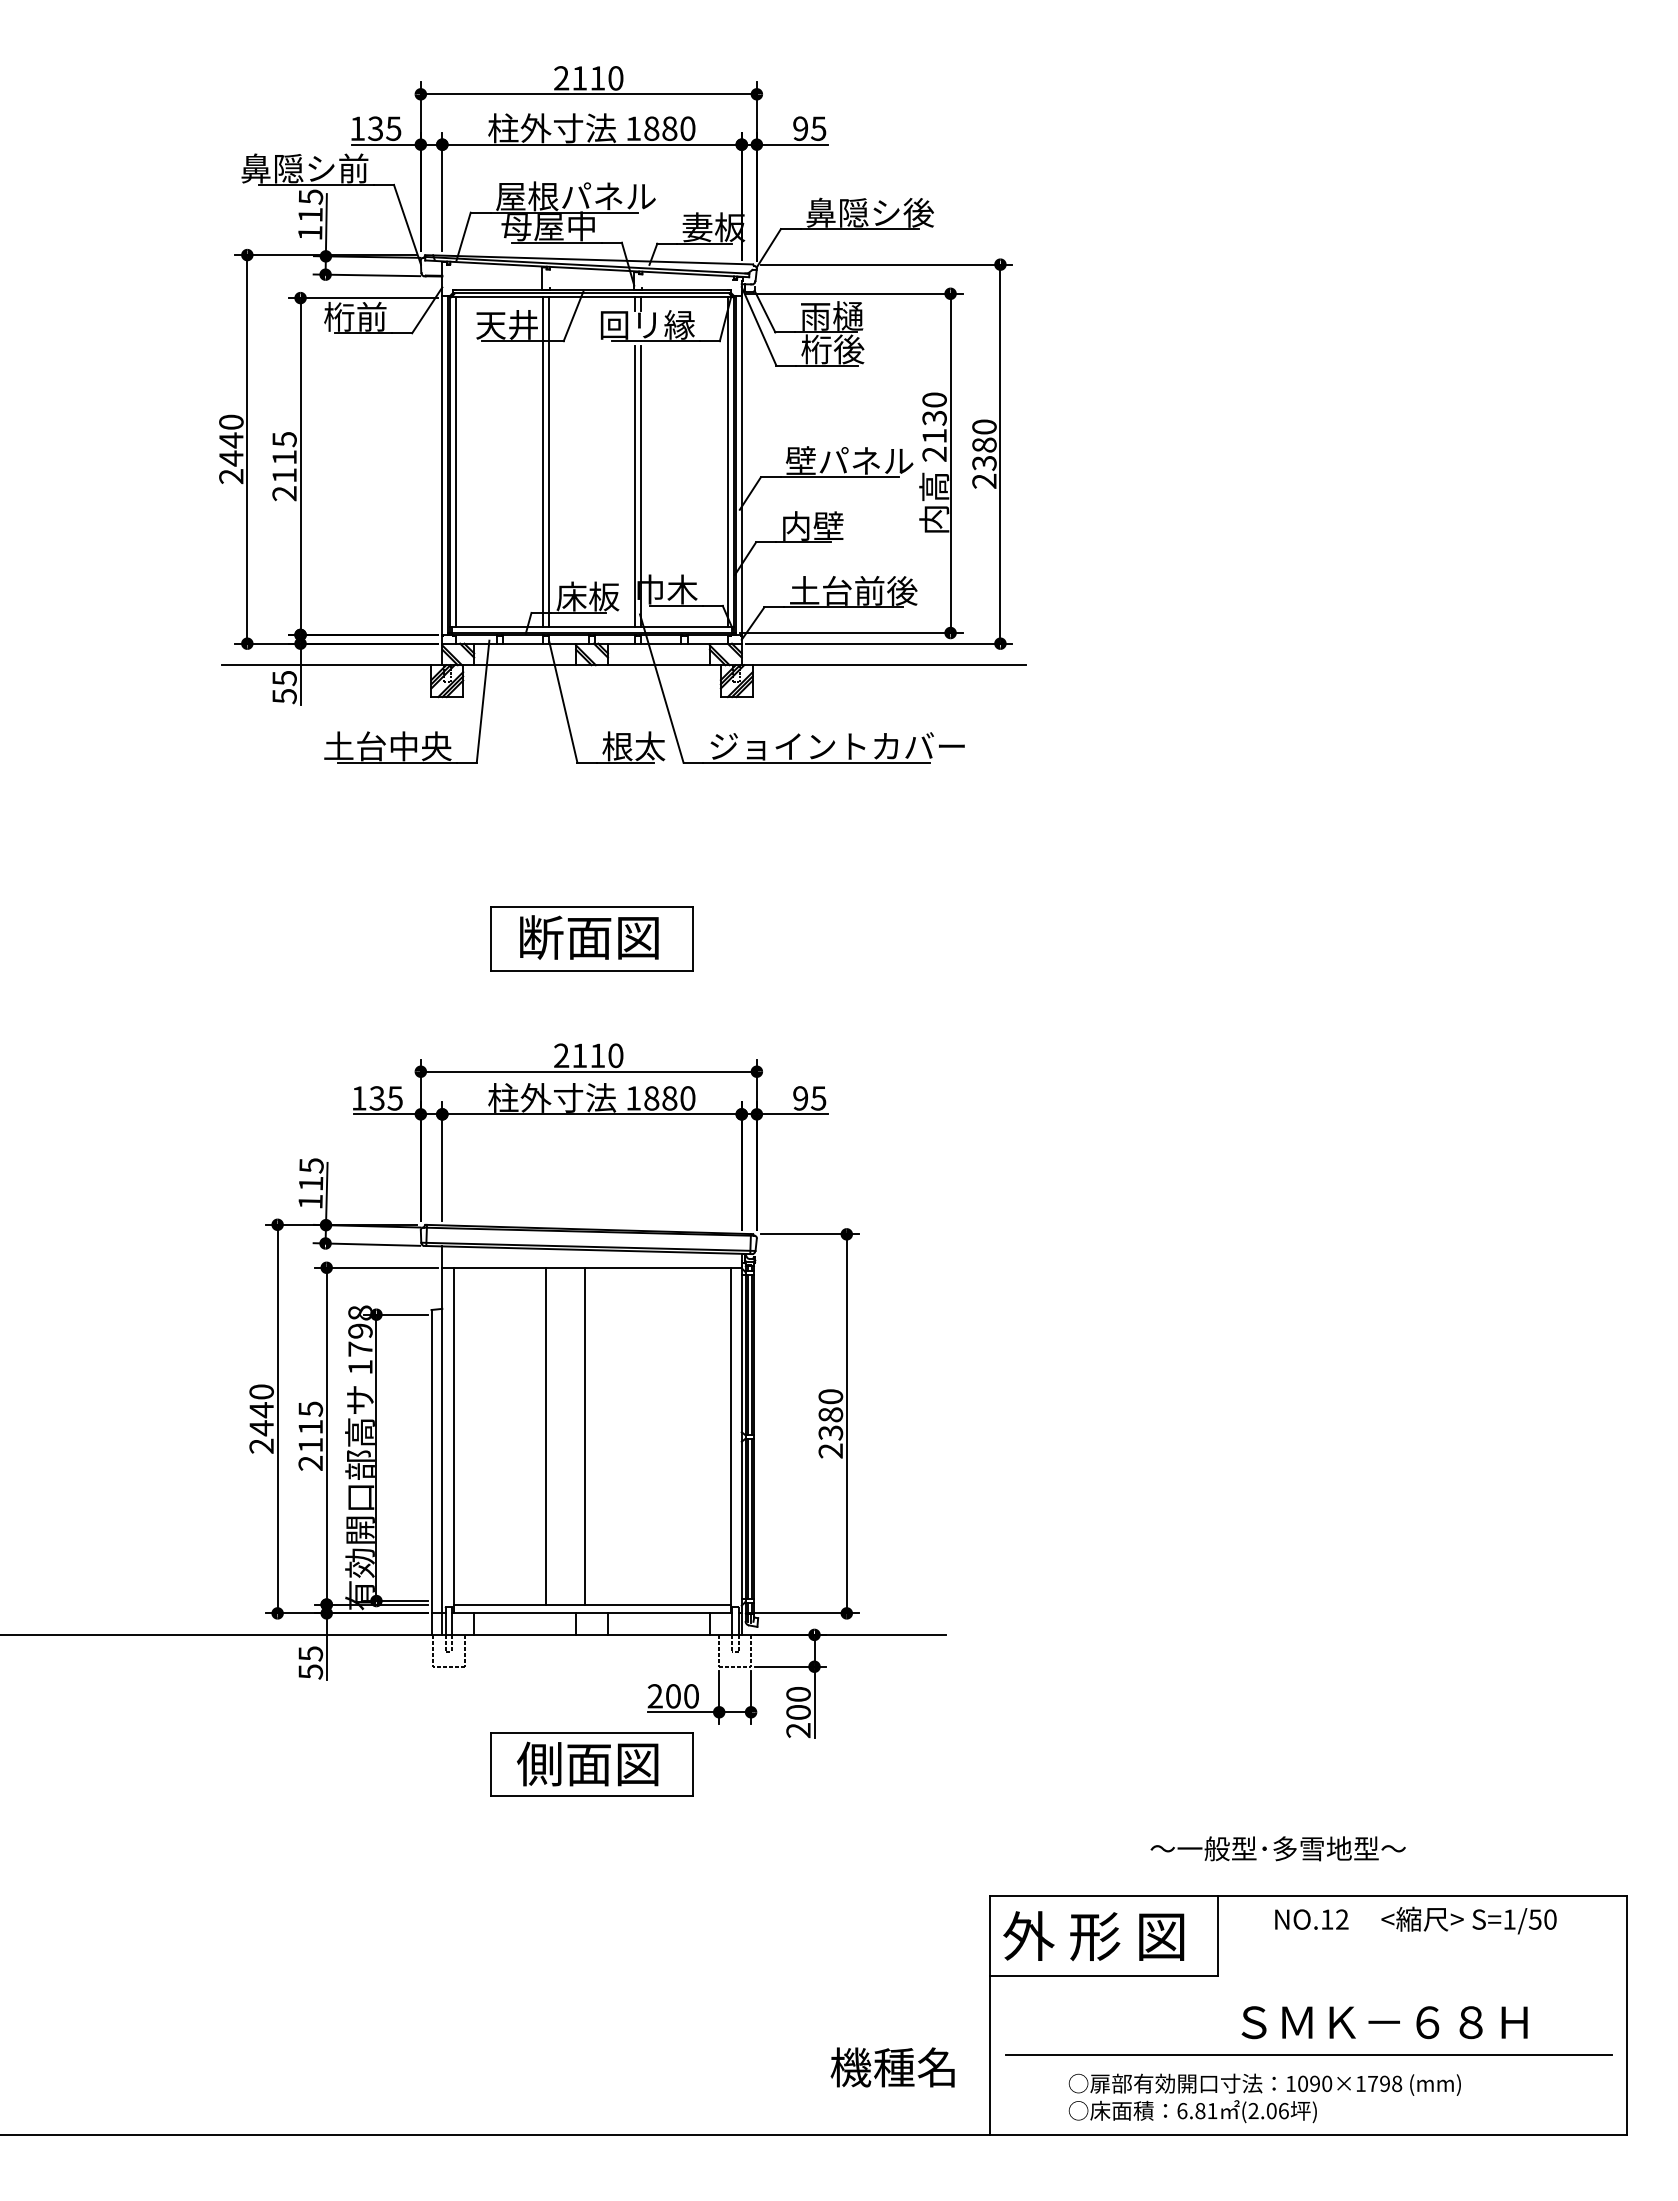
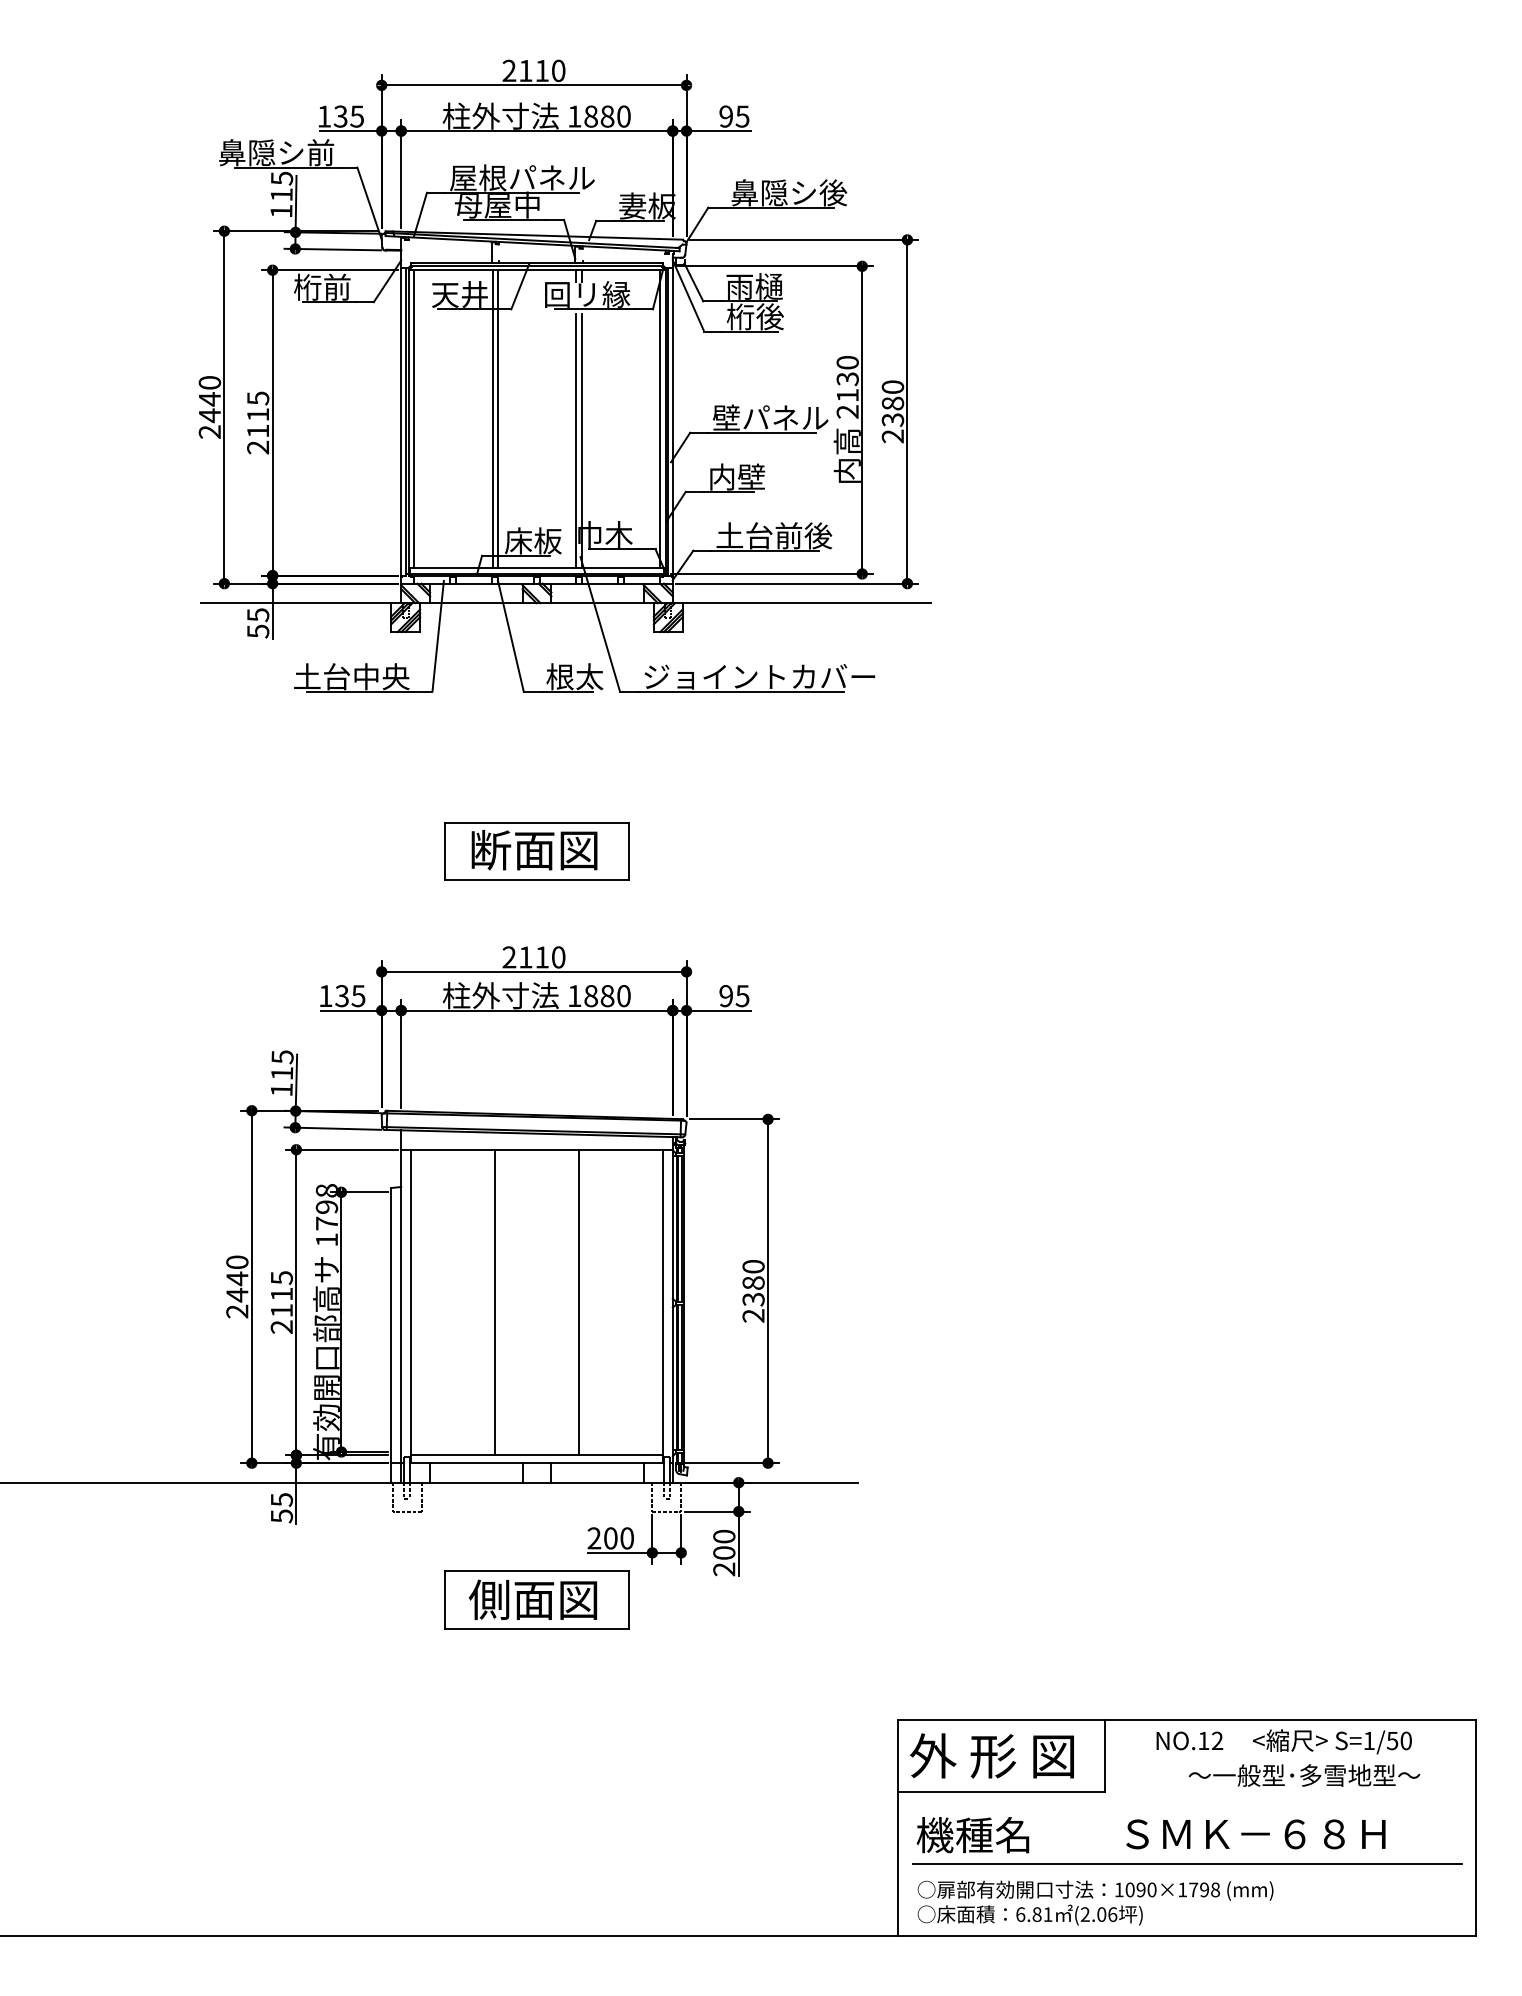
line: (585, 1435) -> (579, 1301), moved
text: (1277, 1848) -> (1303, 1775), moved
text: (892, 2067) -> (972, 1835), moved
text: (1264, 2098) -> (1095, 1903), moved

